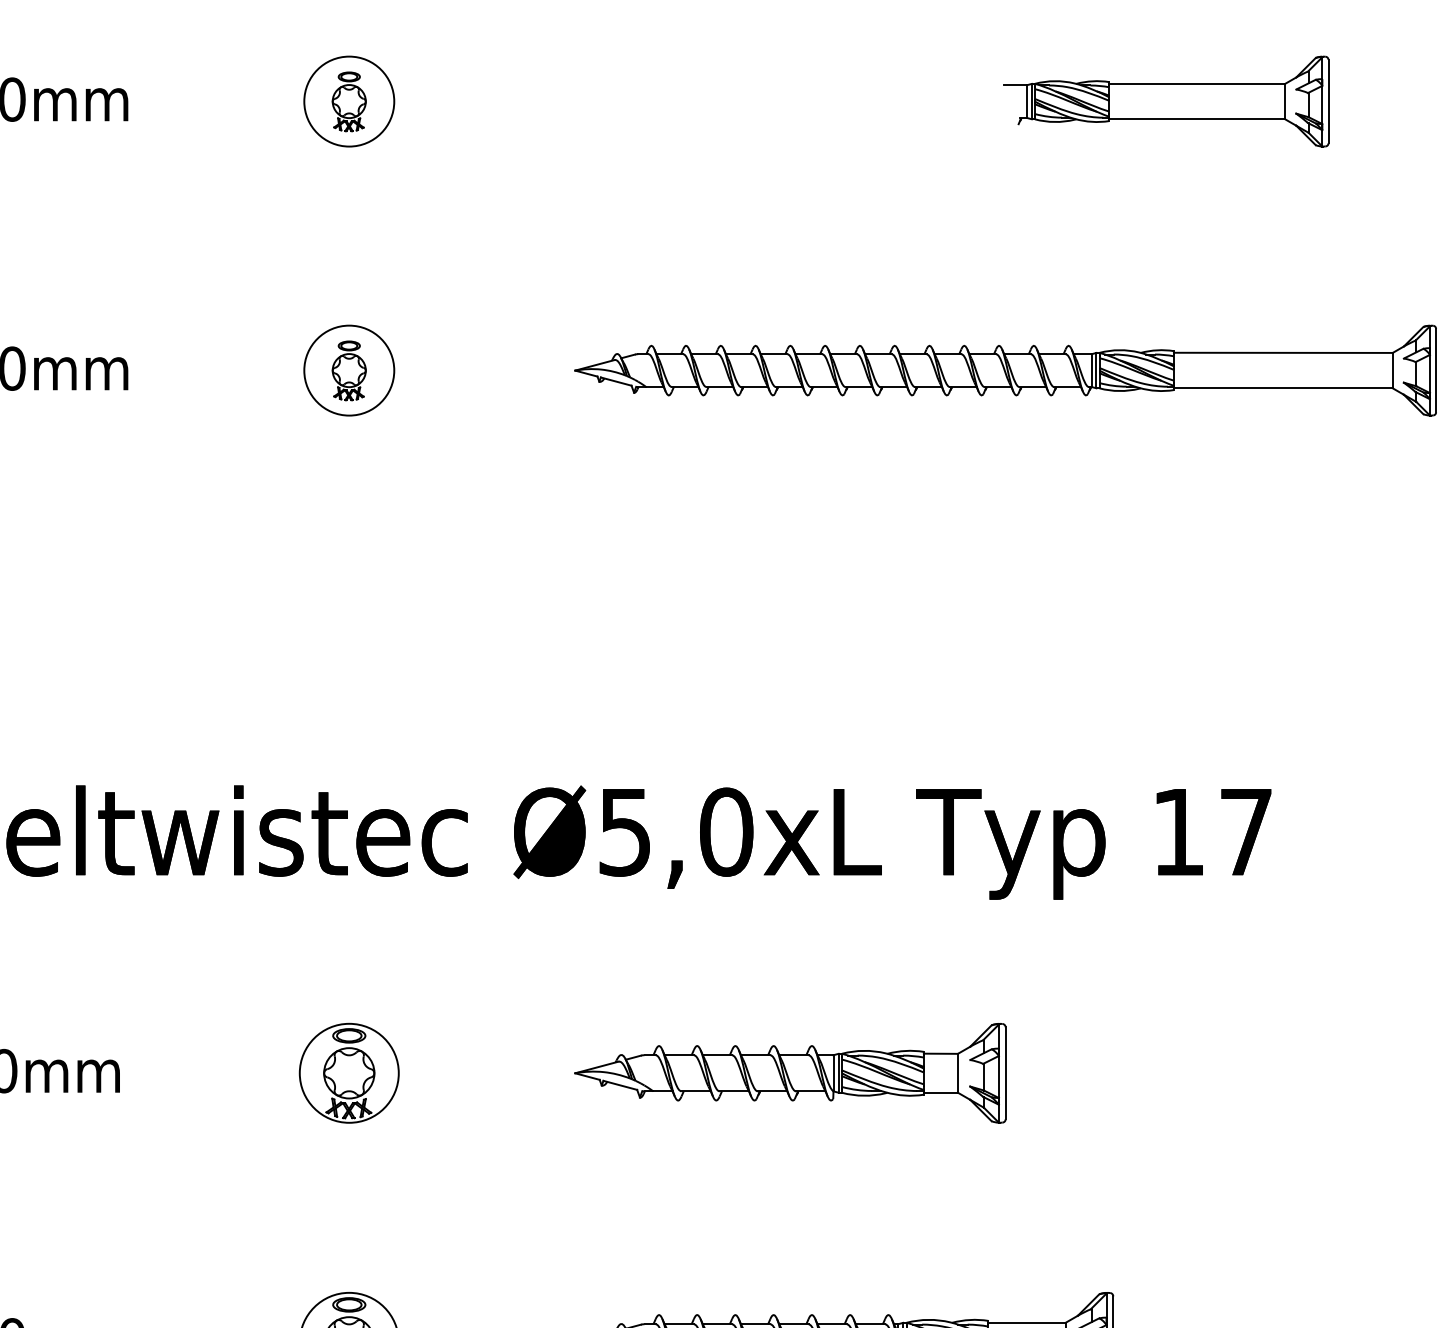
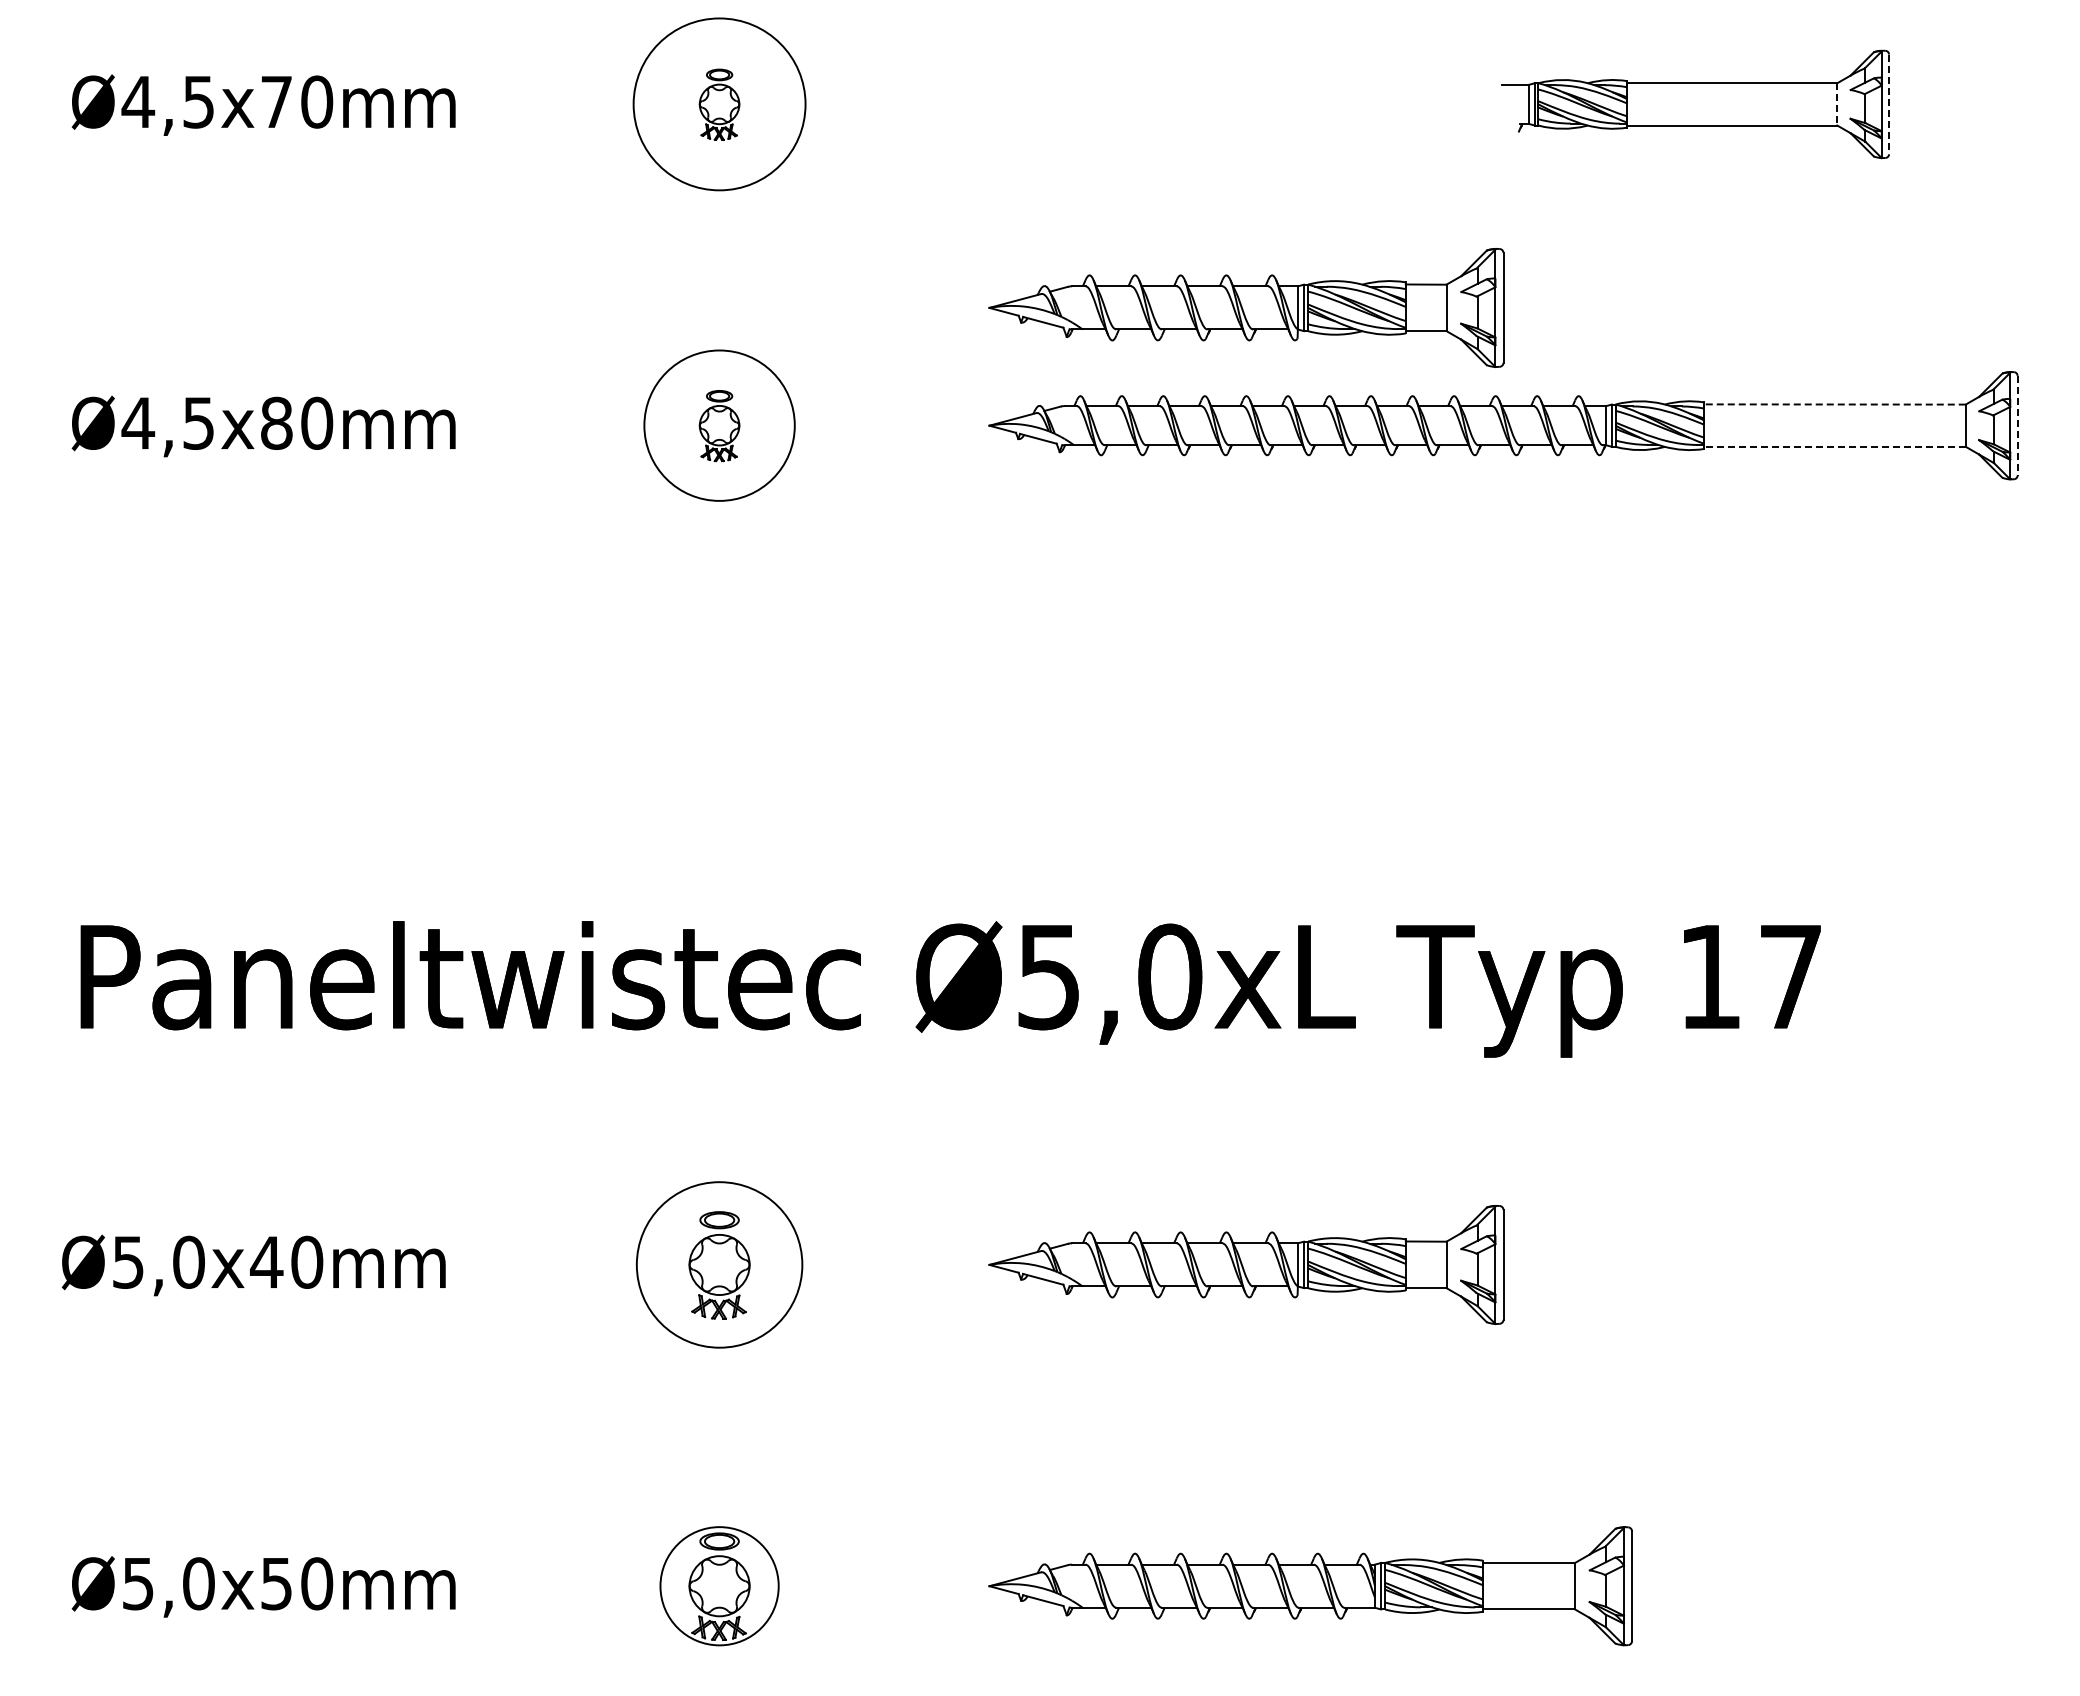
circle: (349, 101) -> (719, 104), size x1.6
line: (1285, 101) -> (1837, 104), solid -> dashed
line: (1328, 101) -> (1889, 104), solid -> dashed
part: (790, 271) -> (1246, 307), added
line: (1283, 352) -> (1835, 404), solid -> dashed
circle: (349, 370) -> (719, 425), size x1.4
line: (1436, 370) -> (2017, 425), solid -> dashed
line: (1283, 388) -> (1835, 446), solid -> dashed
circle: (349, 1072) -> (719, 1264), size x1.4

